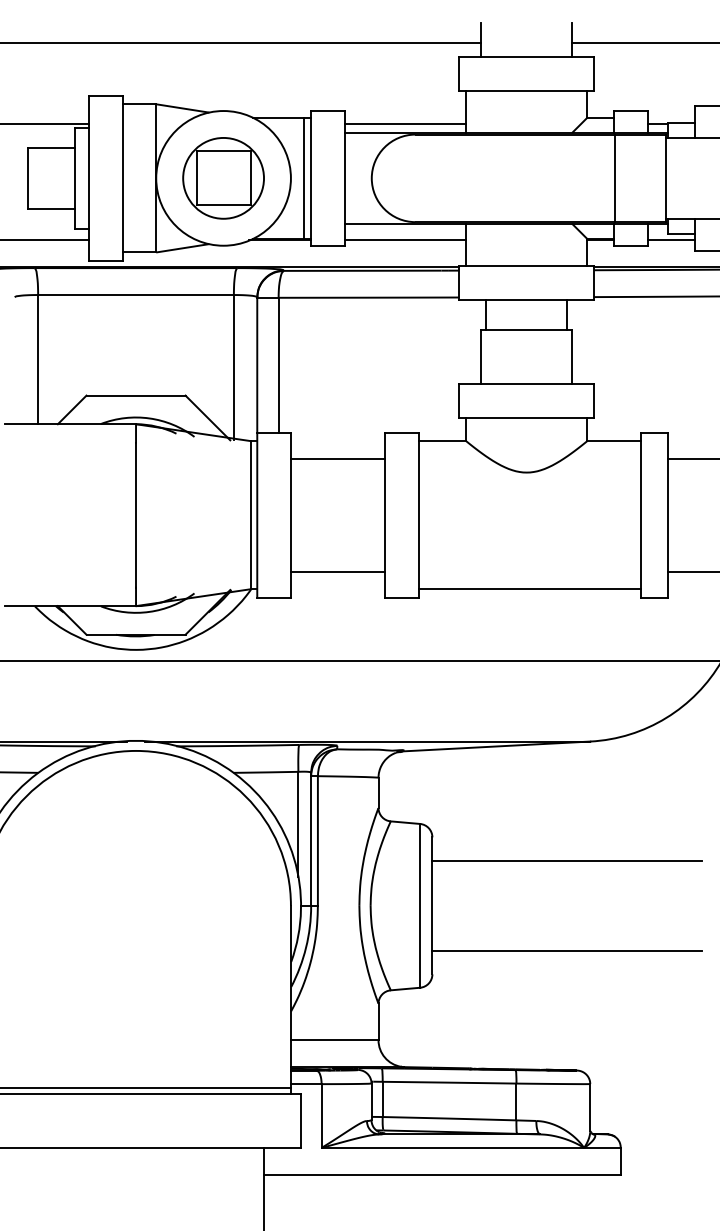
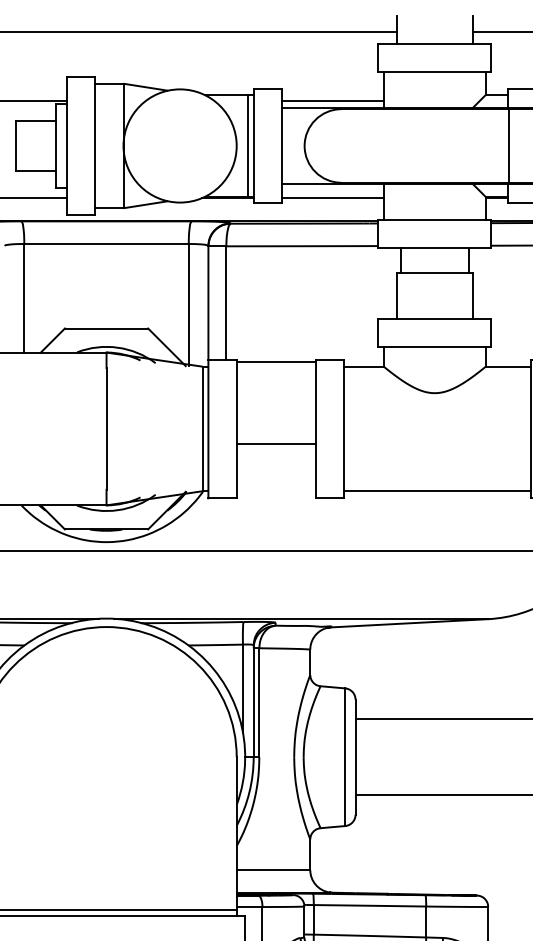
part: (223, 178) -> (180, 146), removed
line: (337, 458) -> (275, 362), moved
line: (337, 571) -> (275, 443), moved

